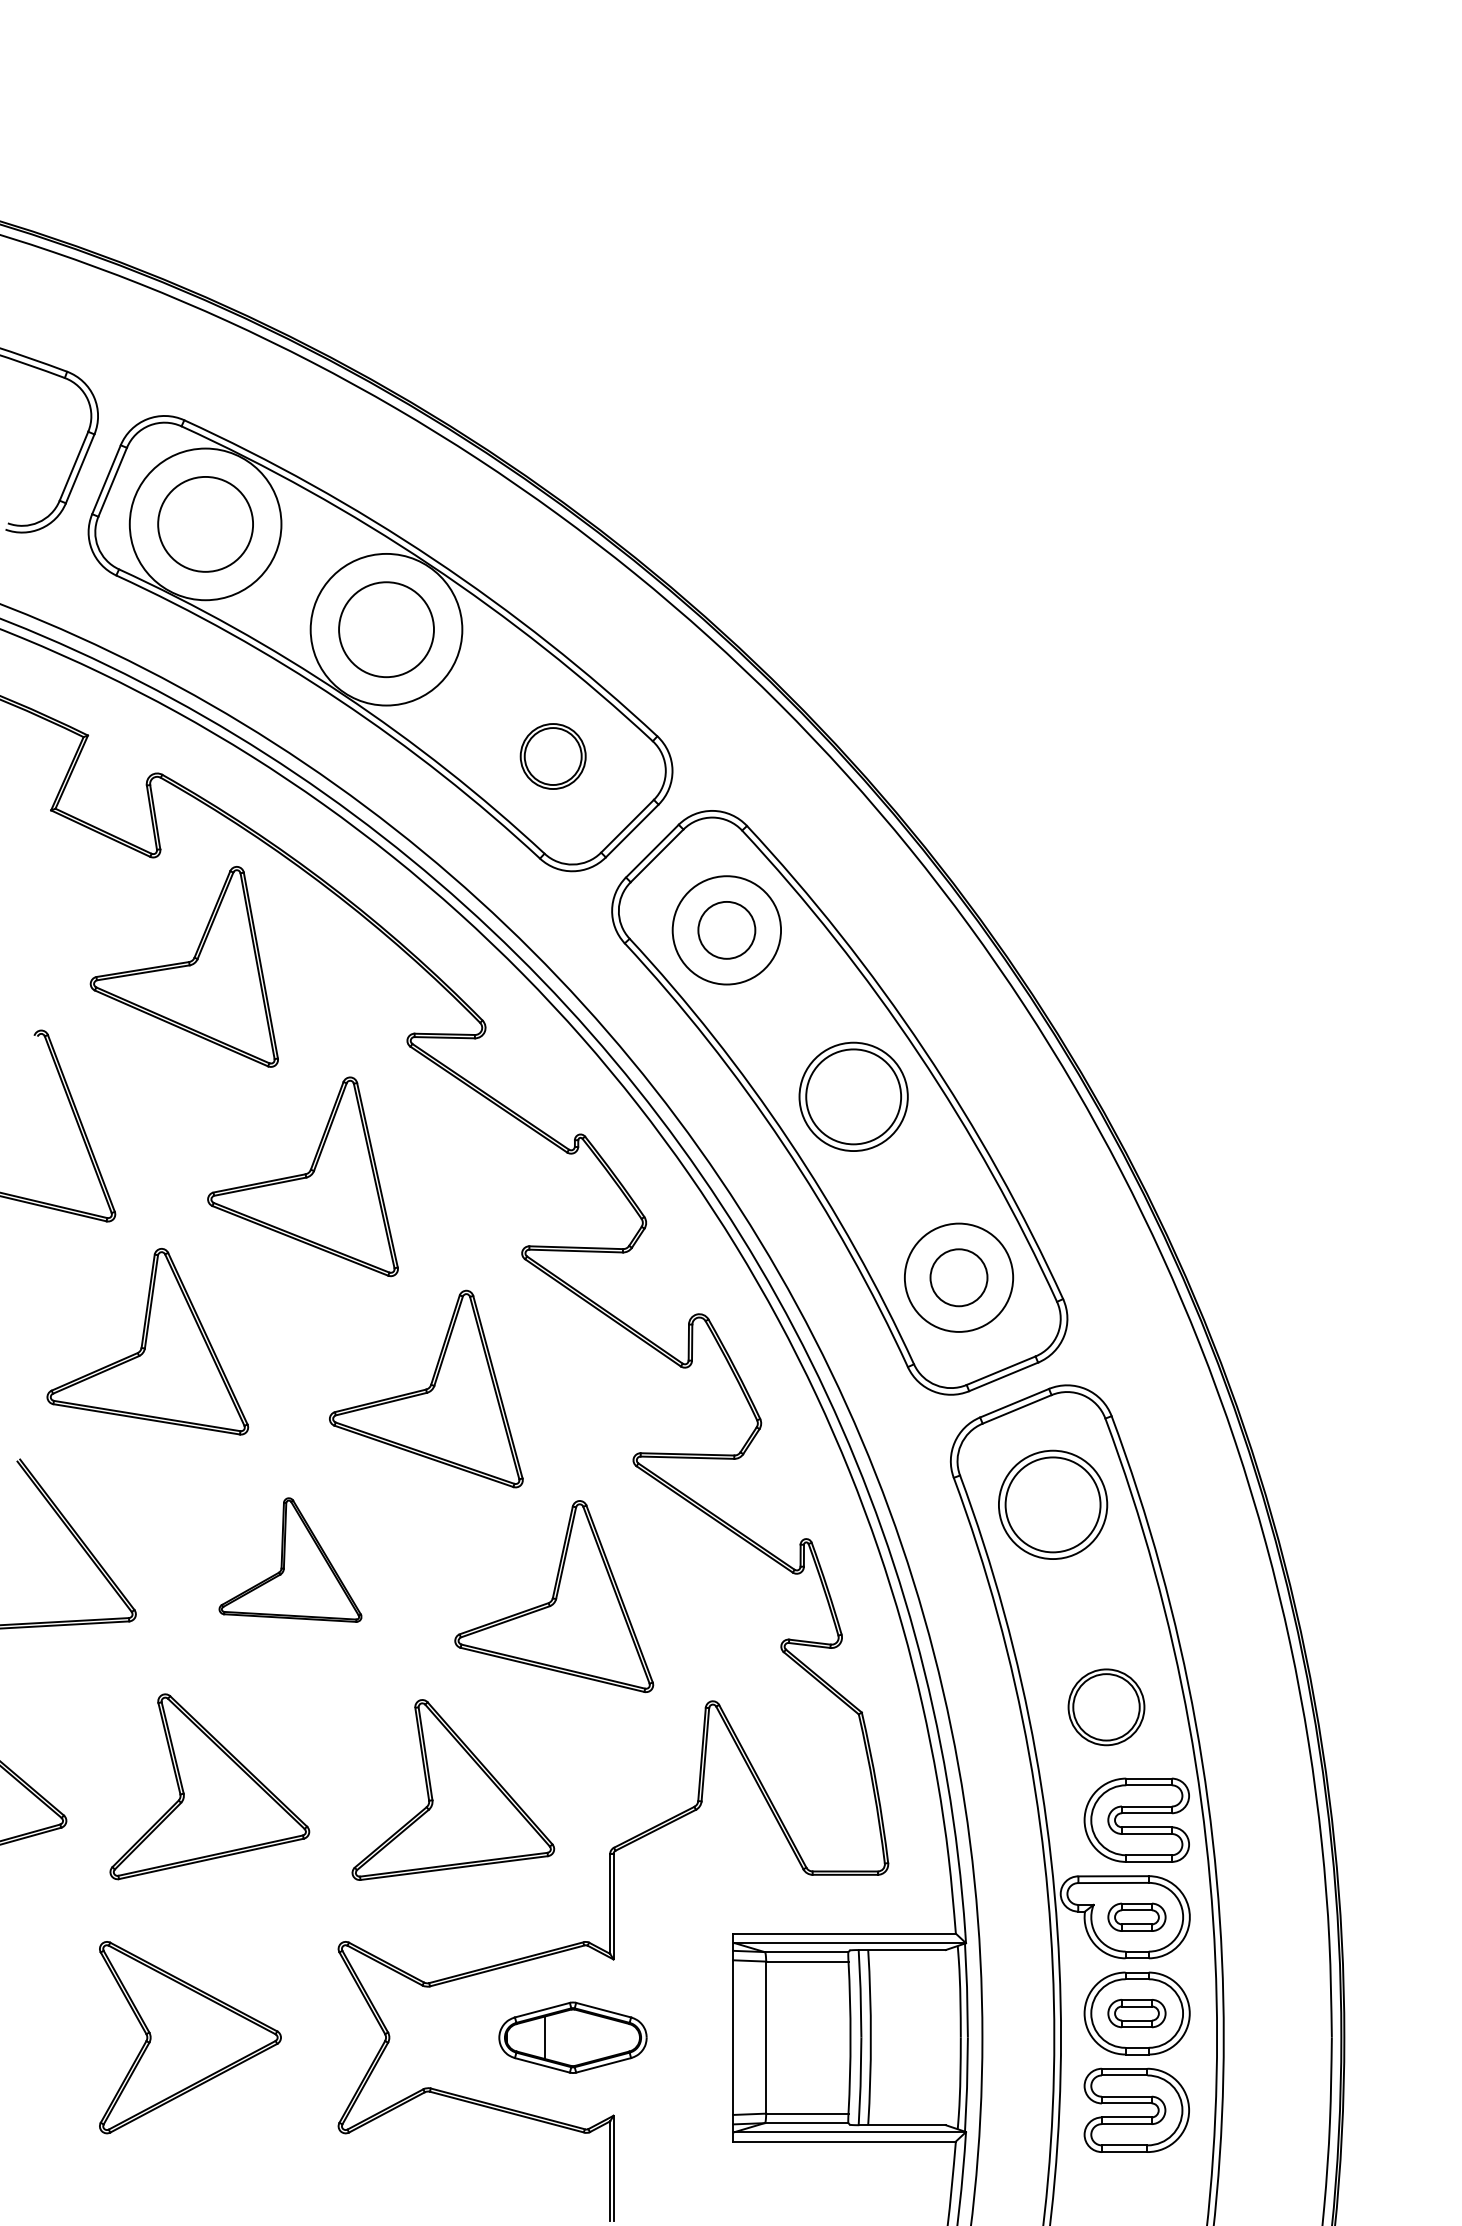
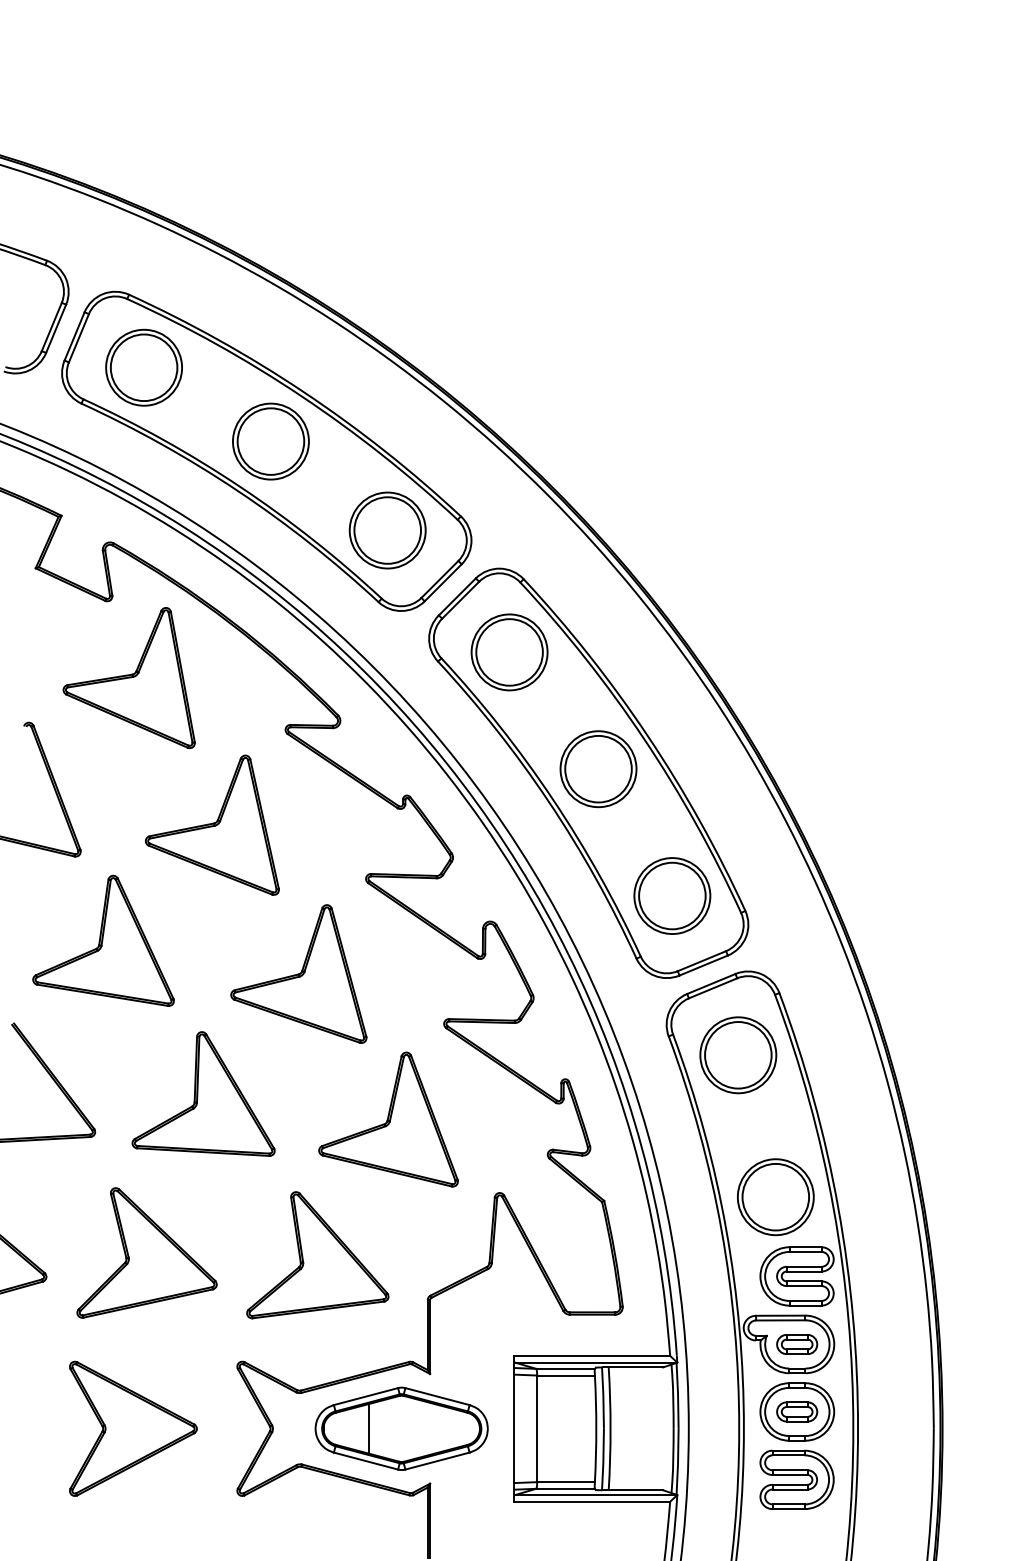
circle: (205, 524) -> (144, 367), size x0.71
circle: (386, 629) -> (270, 441), size x0.71
part: (553, 756) -> (388, 530), size x1.67
circle: (726, 929) -> (509, 651), size x1.67
circle: (958, 1277) -> (672, 895), size x1.67
part: (290, 1559) -> (203, 1093), size x1.43
part: (1106, 1707) -> (775, 1197), size x1.43
part: (572, 2037) -> (401, 1428), size x1.67

